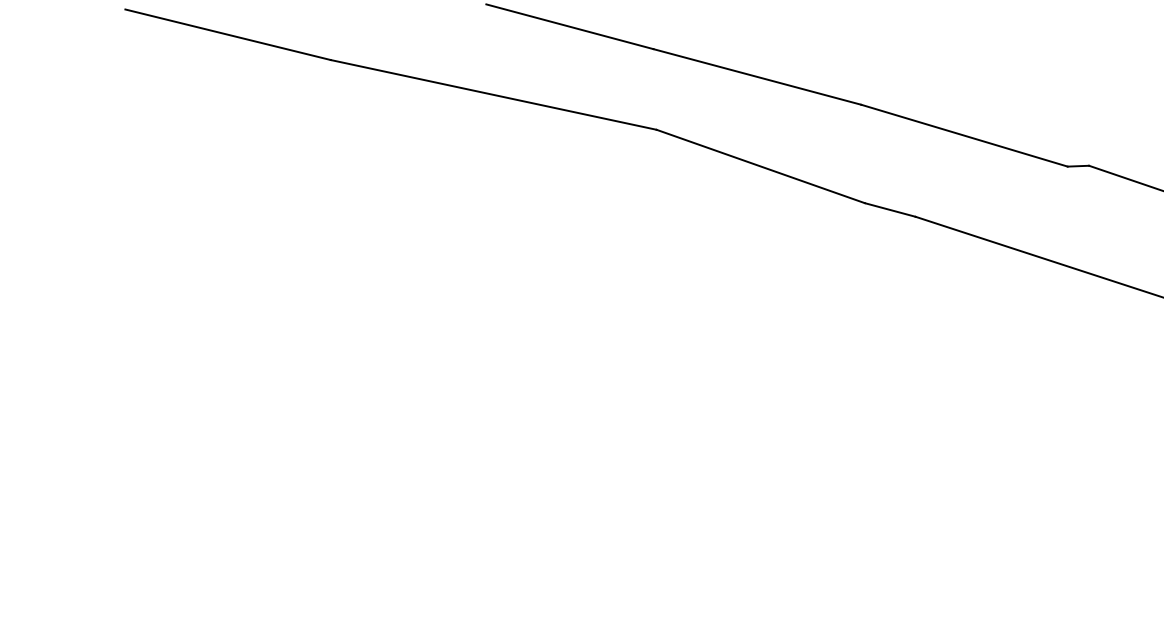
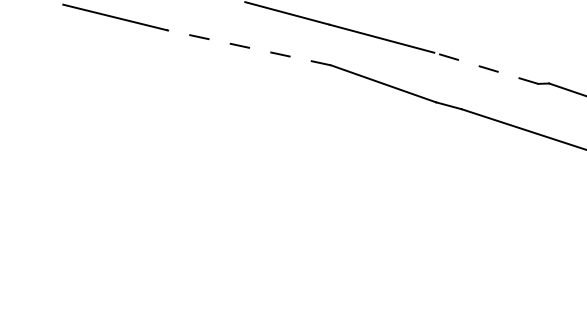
line: (492, 94) -> (248, 47), solid -> dashed
line: (962, 136) -> (485, 68), solid -> dashed

